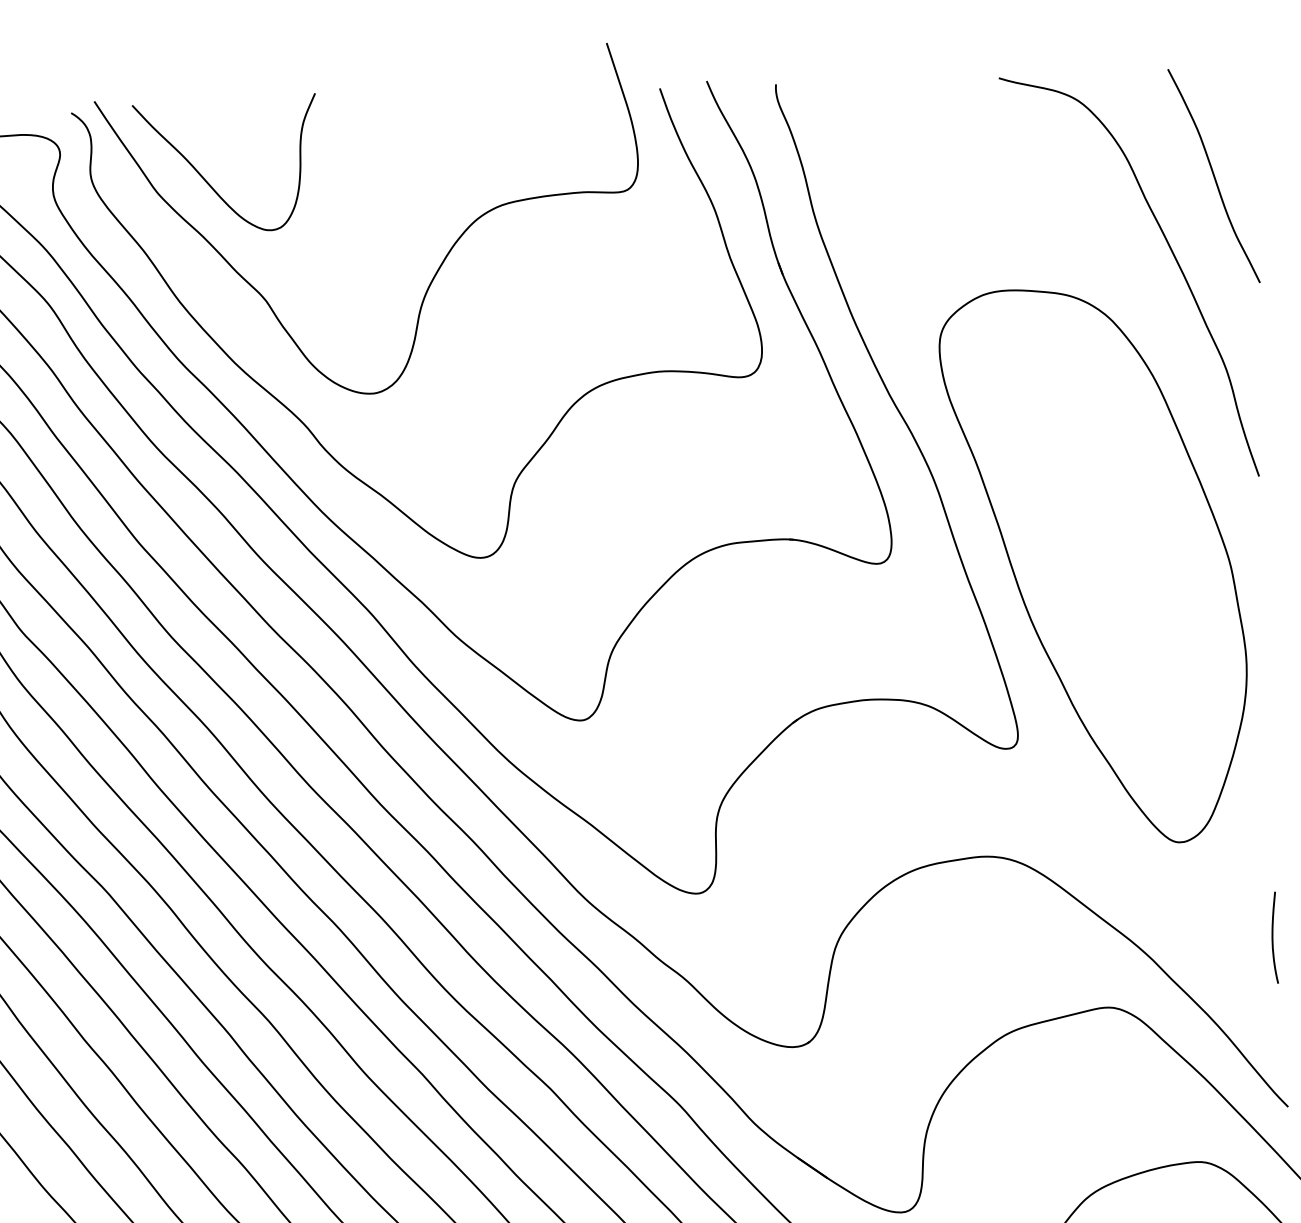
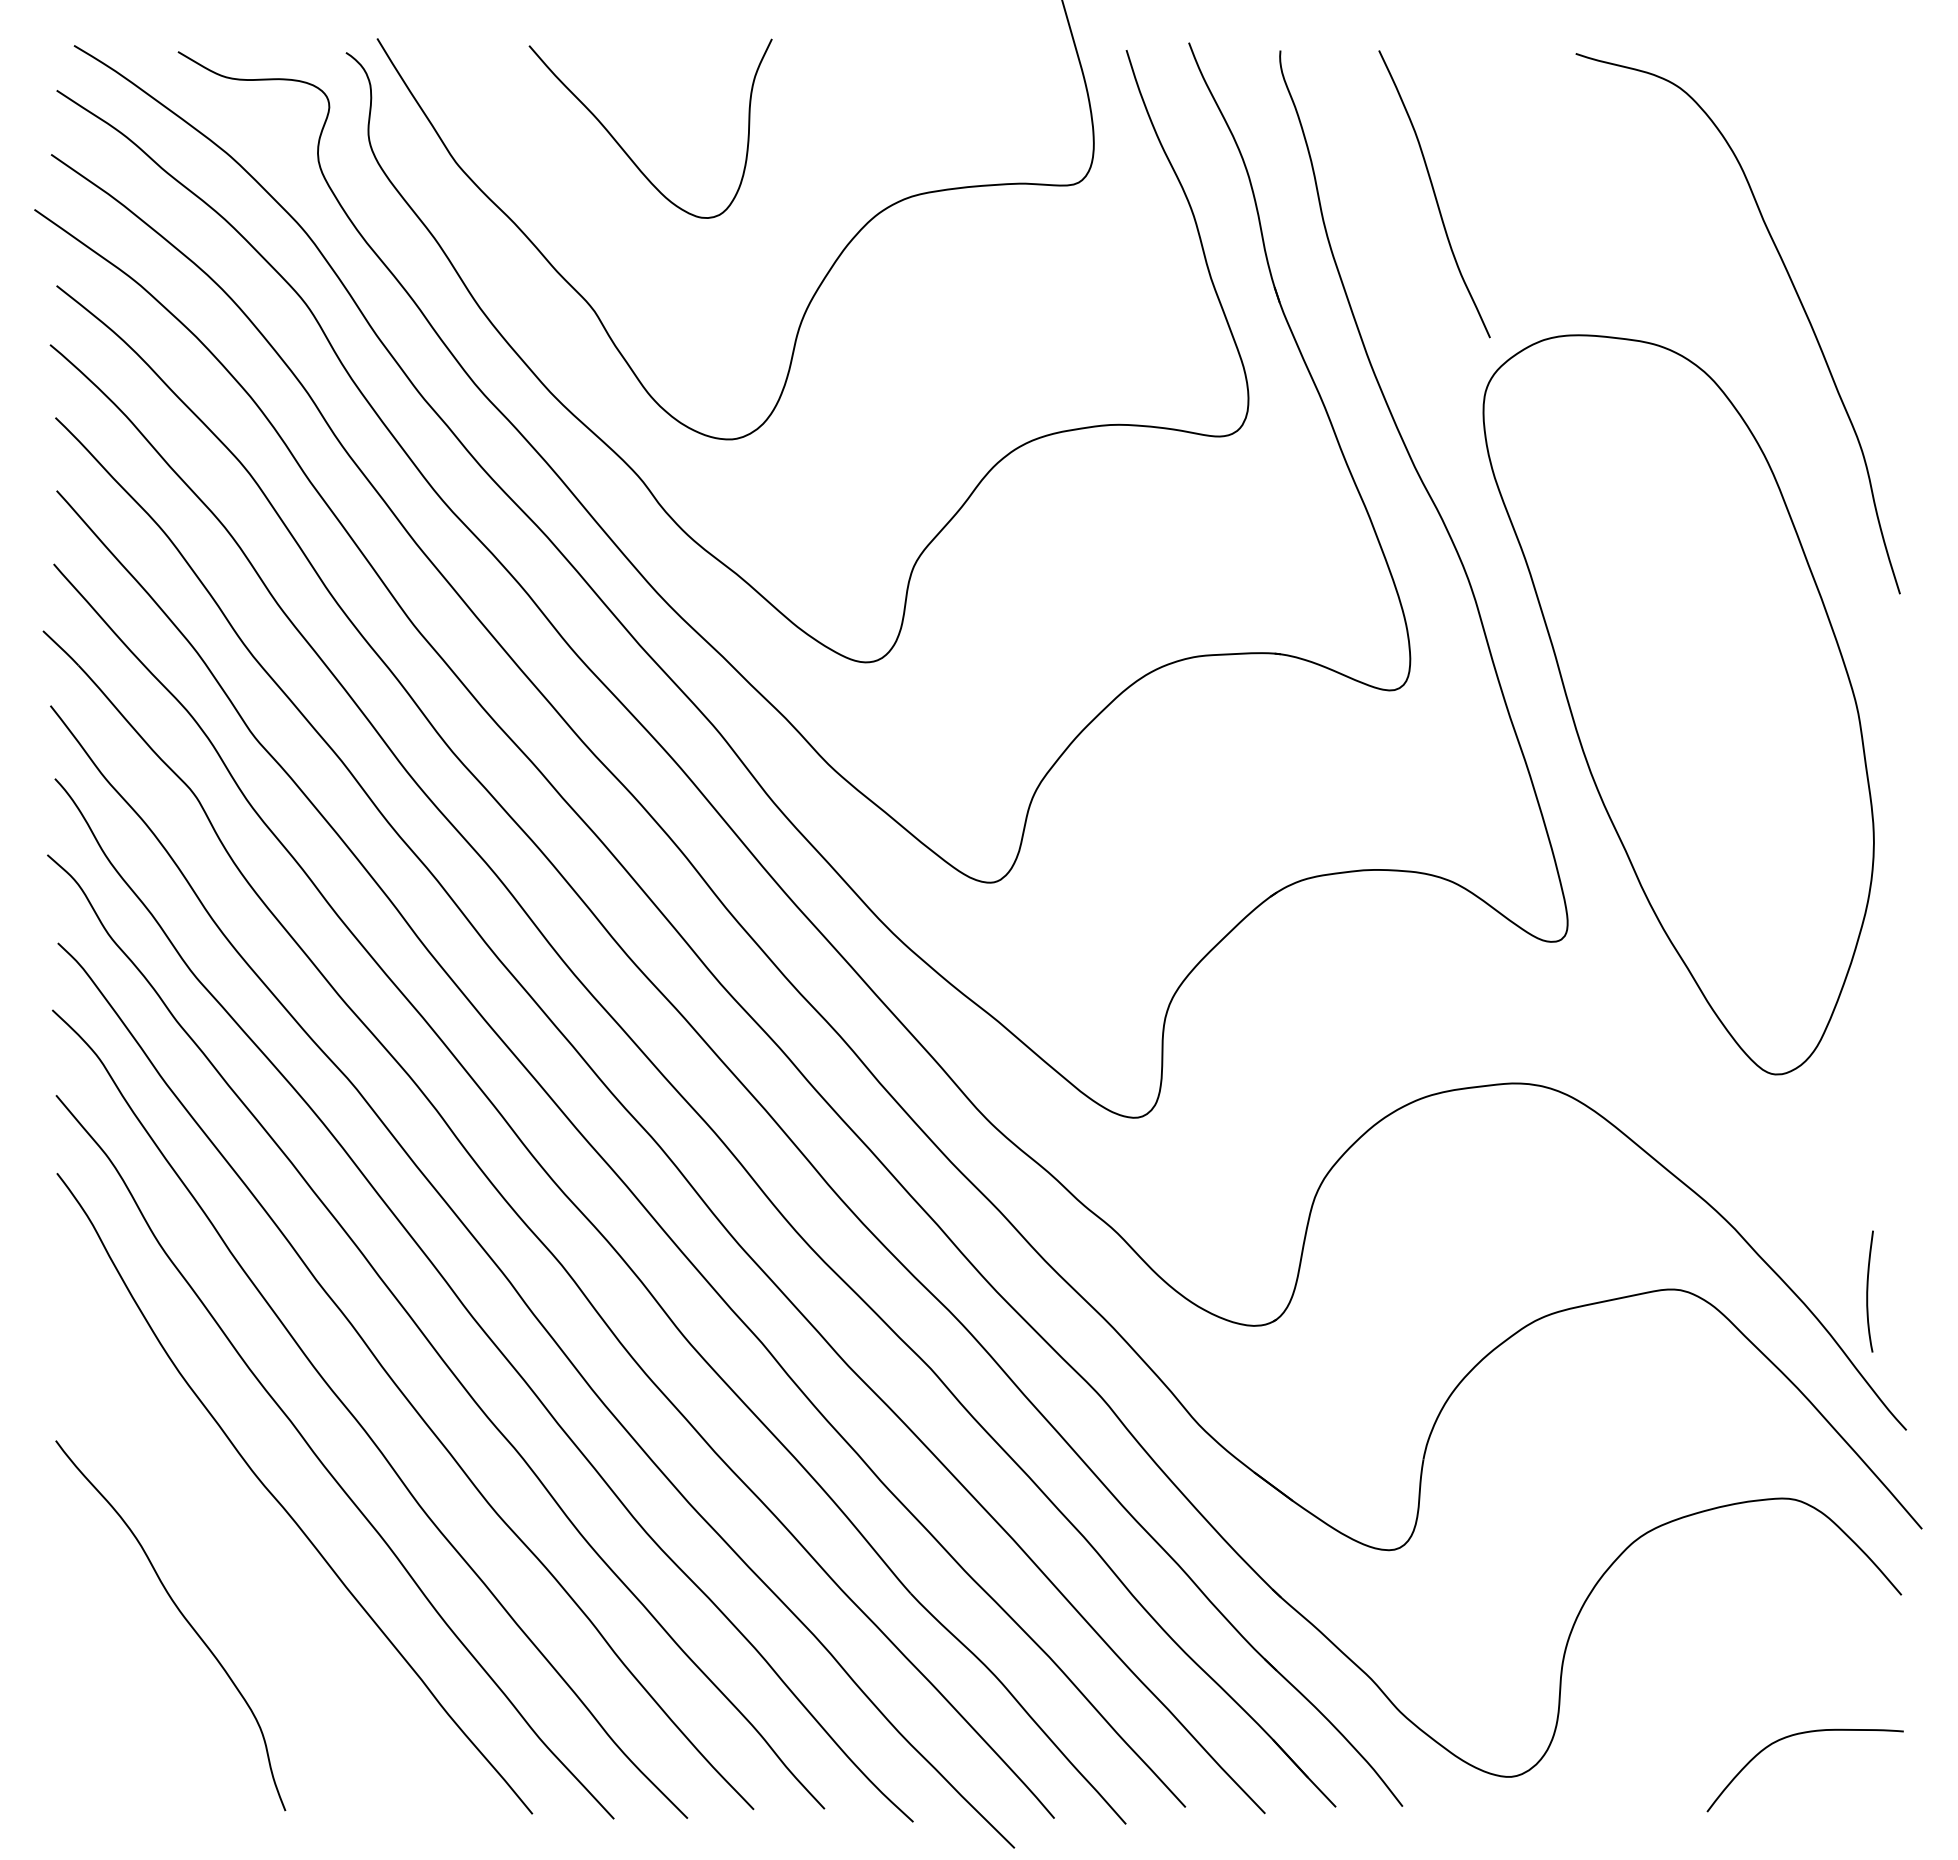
curve: (1213, 176) -> (1434, 194), moved
curve: (207, 180) -> (624, 149), moved
curve: (1273, 937) -> (1868, 1291), moved

